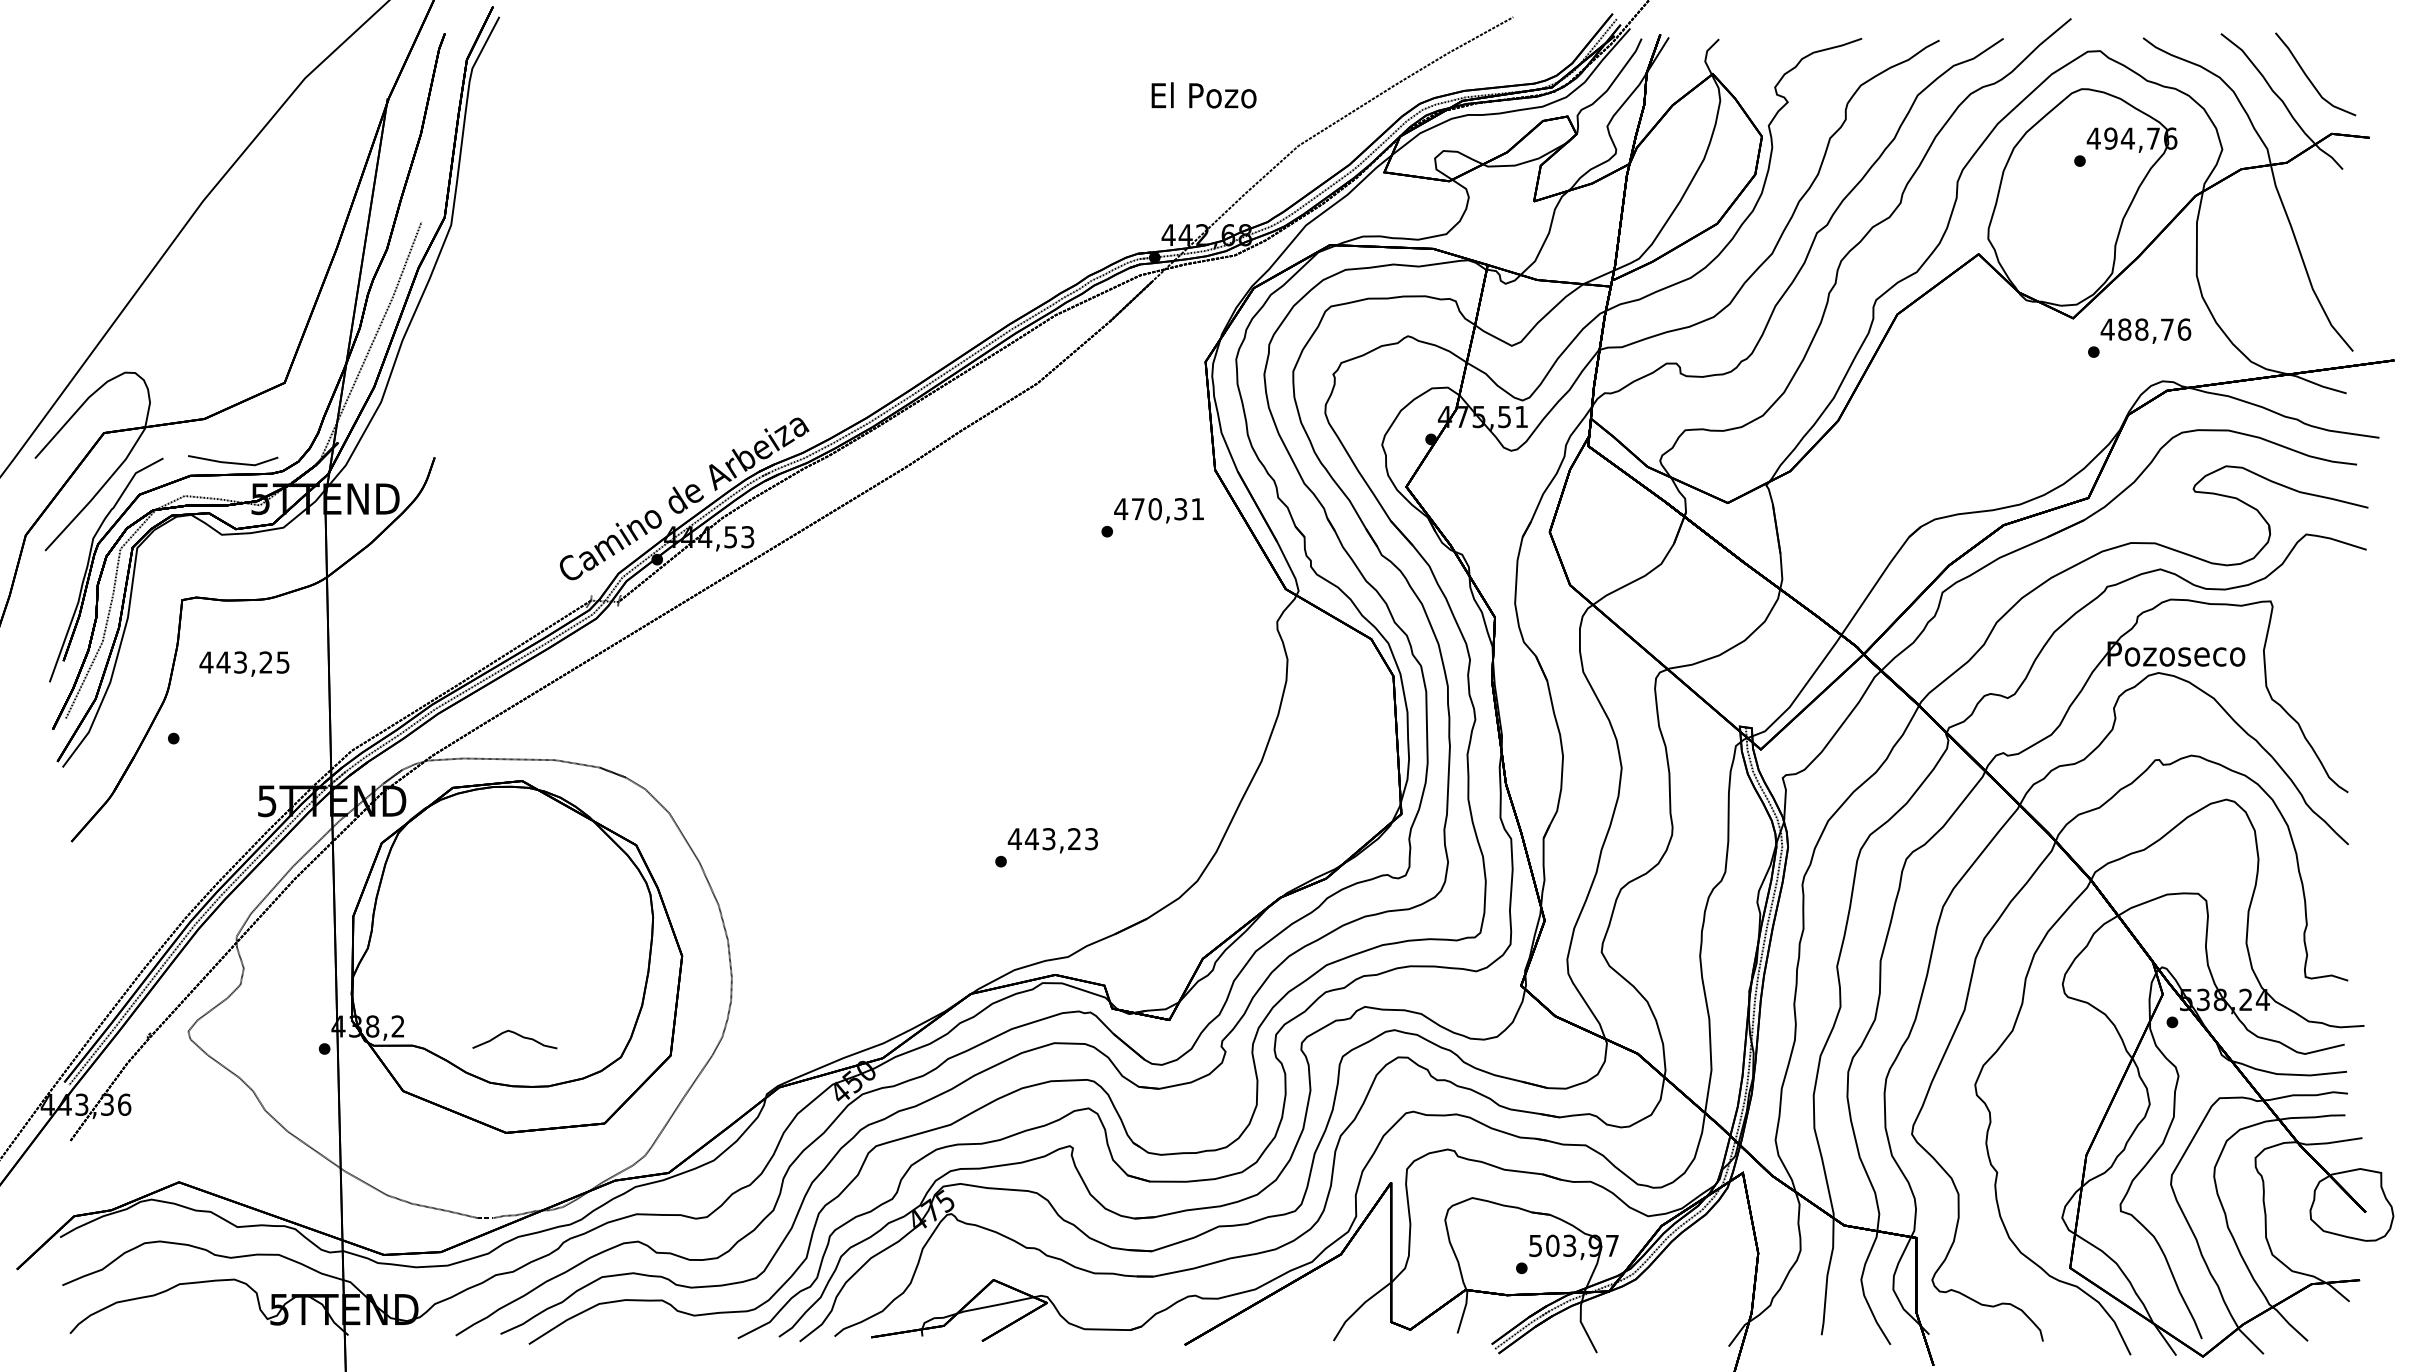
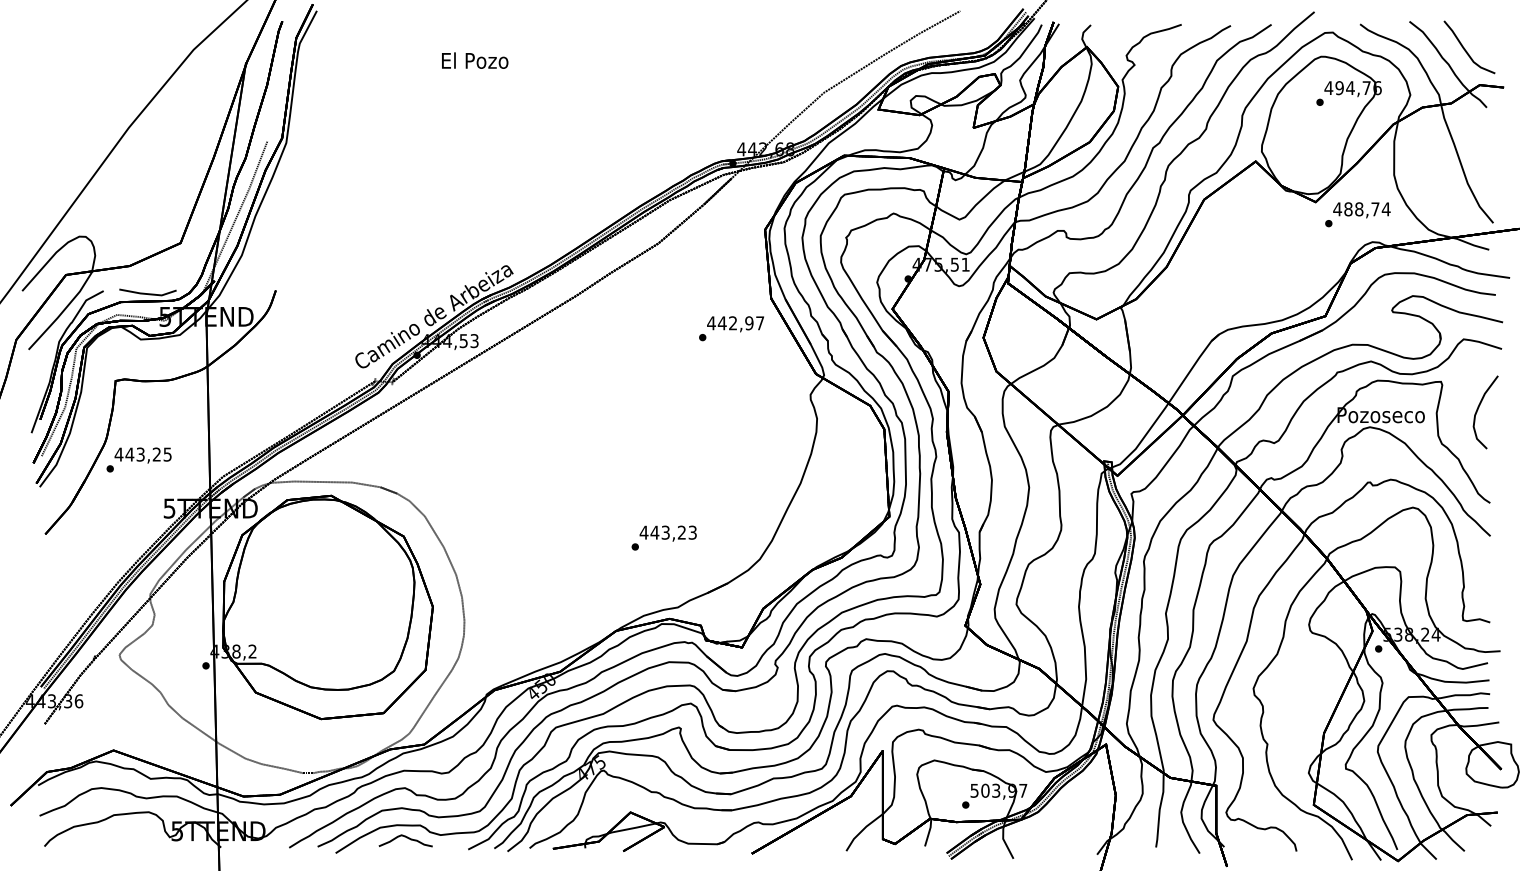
text: (1204, 95) -> (475, 60), moved
text: (2183, 329) -> (1385, 209), 488,76 -> 488,74
text: (1166, 509) -> (740, 323), 470,31 -> 442,97
curve: (2329, 646) -> (1478, 410), added
text: (243, 663) -> (142, 455), moved
curve: (516, 1035) -> (406, 838), moved

